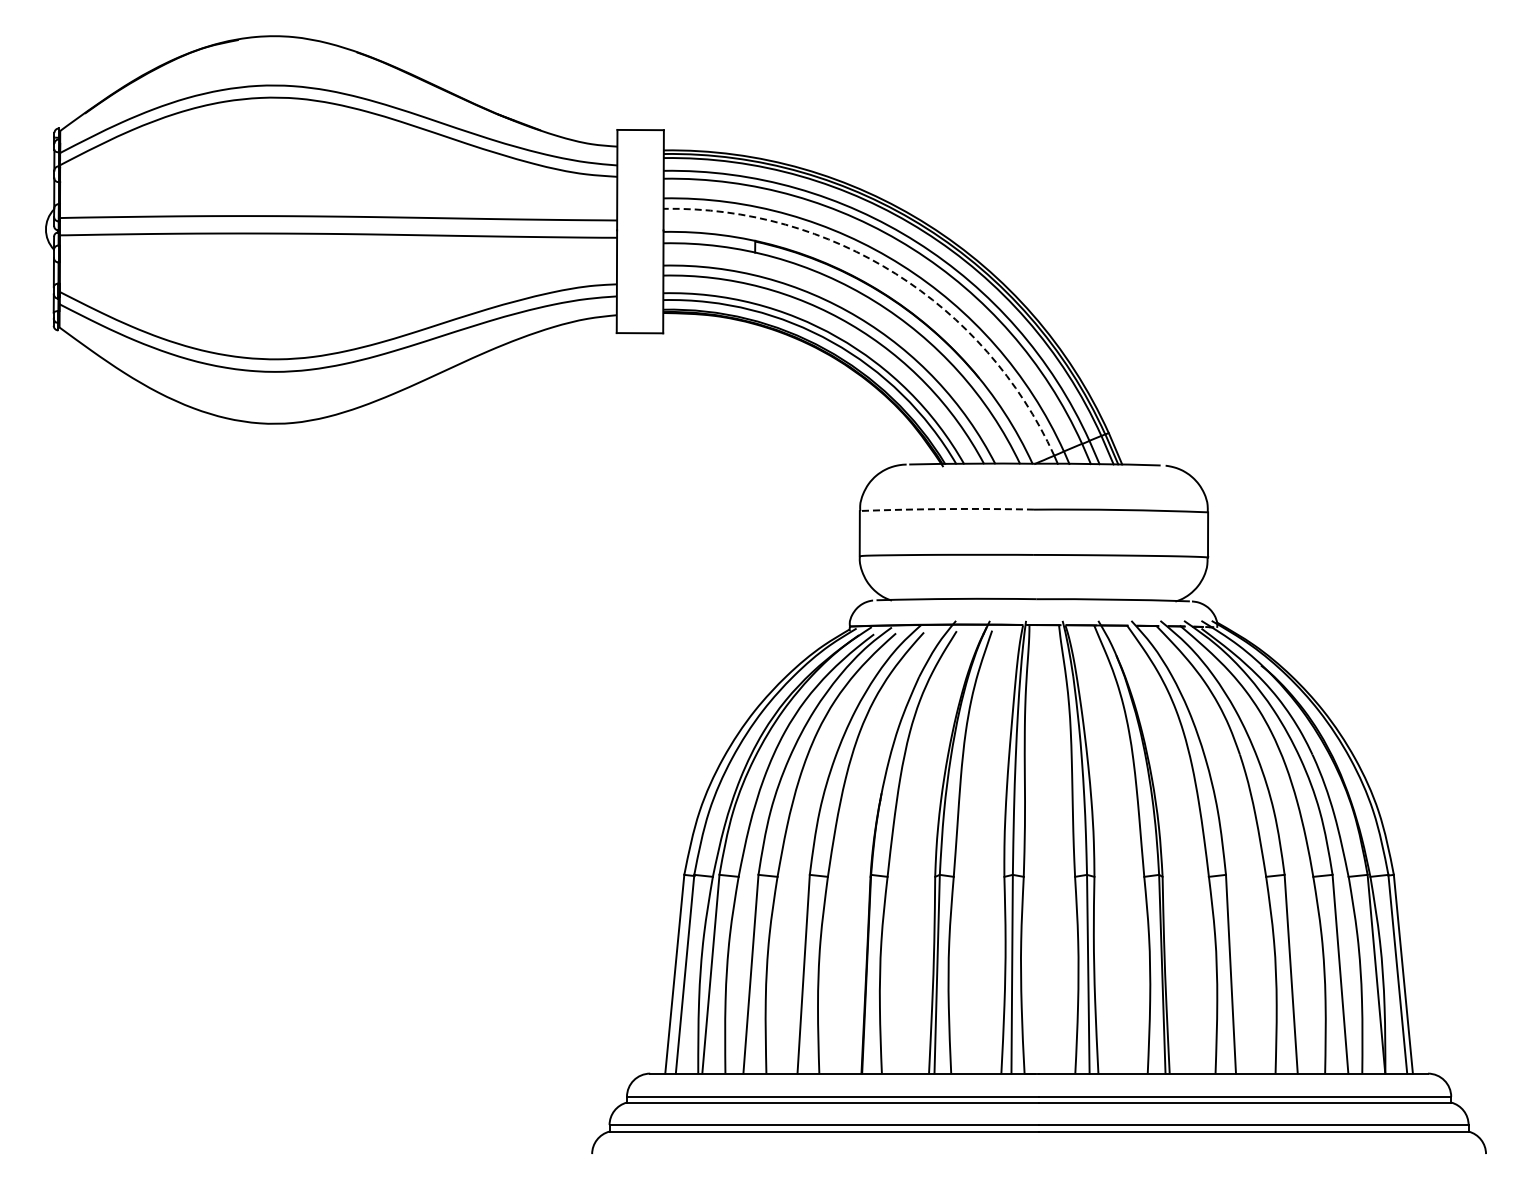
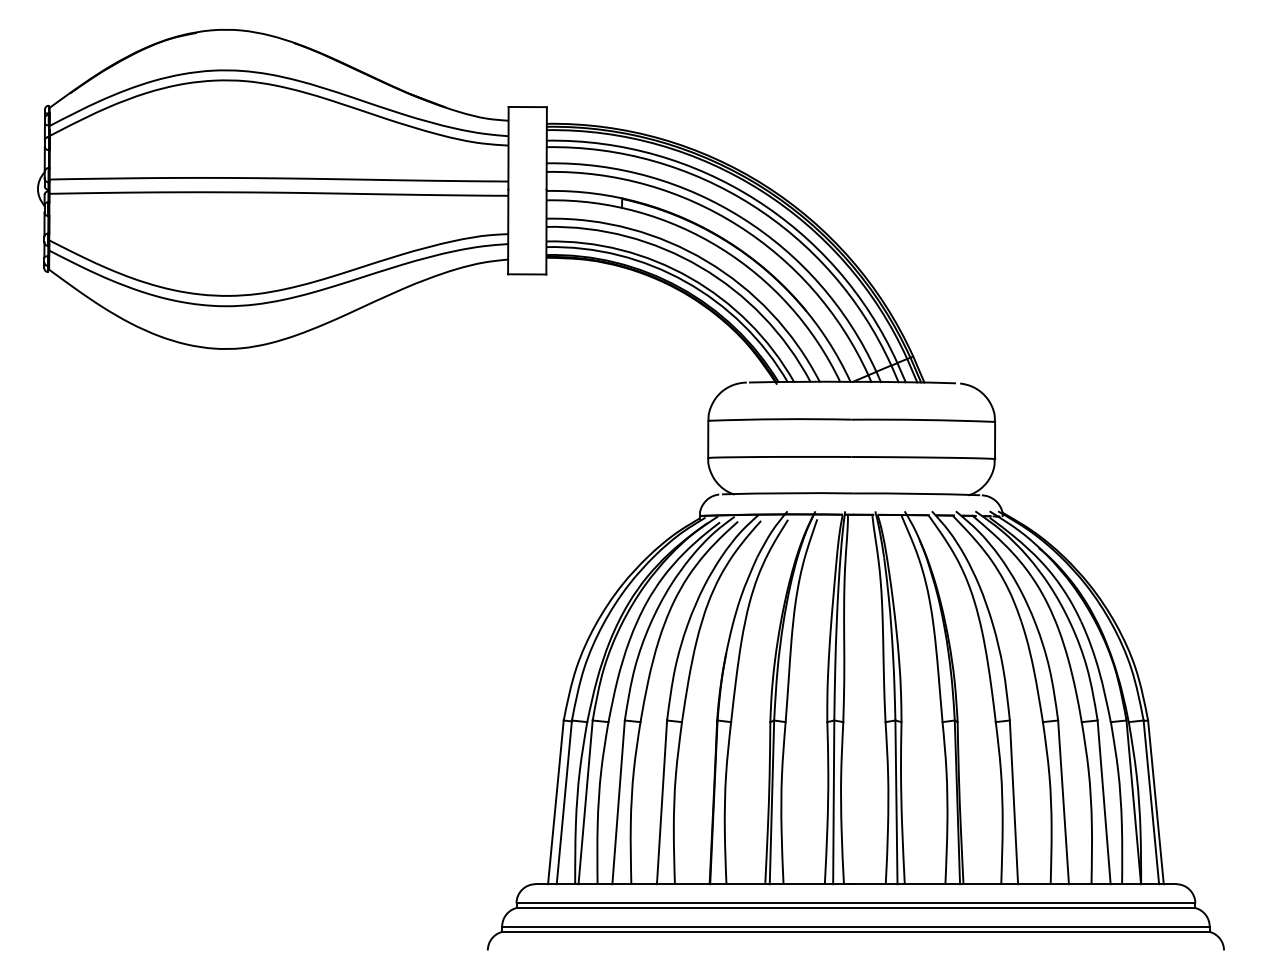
arc: (895, 273) -> (737, 225), dashed -> solid
arc: (946, 509) -> (779, 419), dashed -> solid

